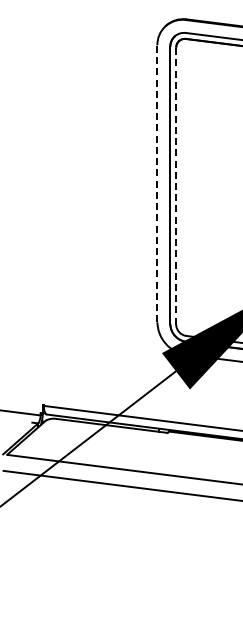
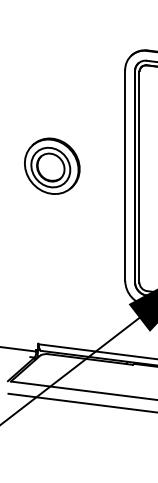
part: (61, 171) -> (52, 166), added
line: (157, 183) -> (125, 175), dashed -> solid
line: (176, 185) -> (139, 176), dashed -> solid

